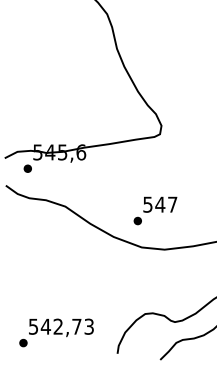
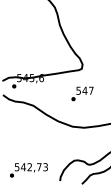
text: (155, 209) -> (82, 93), moved

